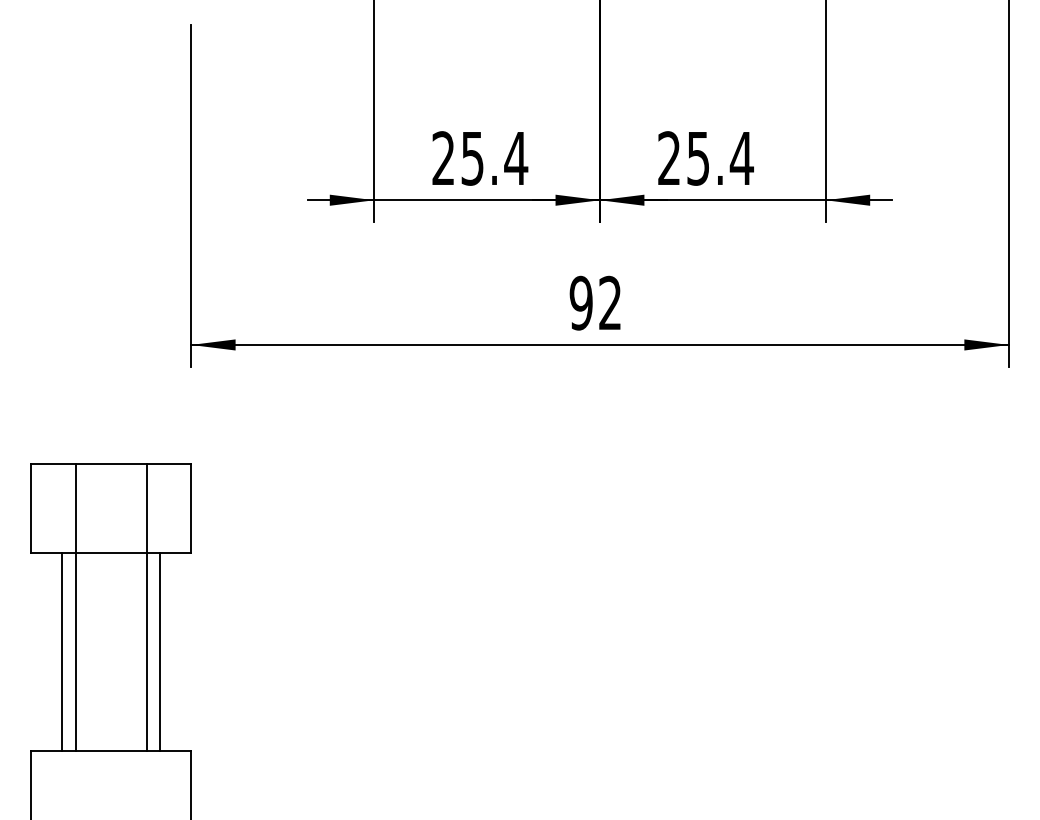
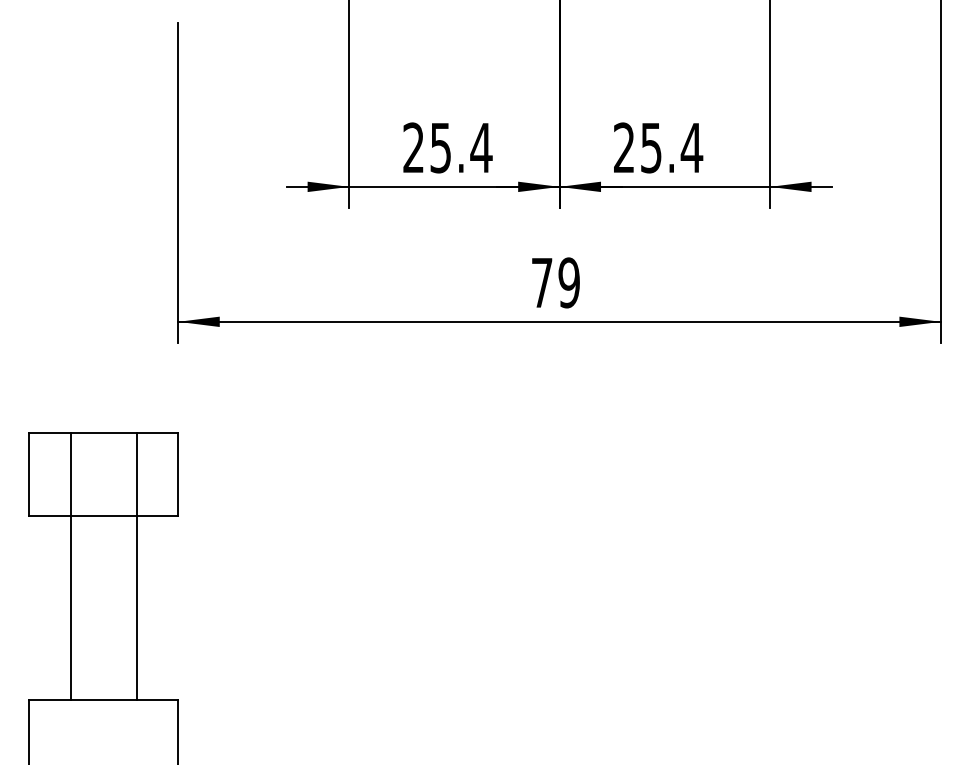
text: (595, 302) -> (555, 282), 92 -> 79
line: (62, 651) -> (58, 607), removed
line: (160, 651) -> (149, 607), removed

